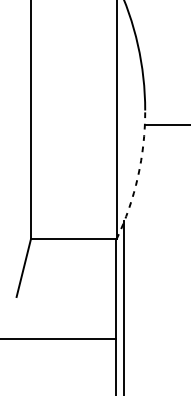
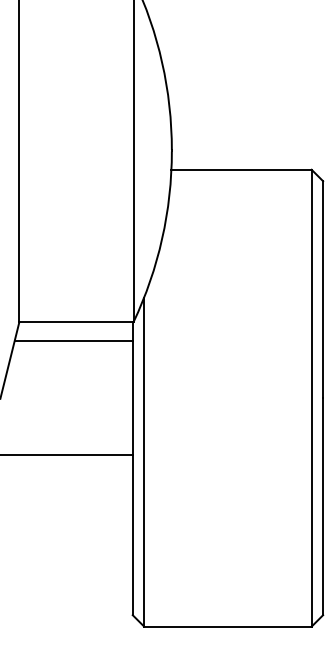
arc: (138, 176) -> (162, 238), dashed -> solid
line: (71, 254) -> (73, 341), added

